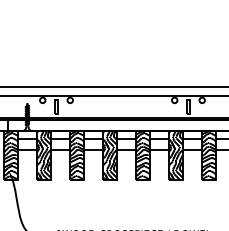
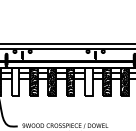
hatch: (43, 154) -> (15, 81), removed
hatch: (175, 154) -> (88, 81), removed

